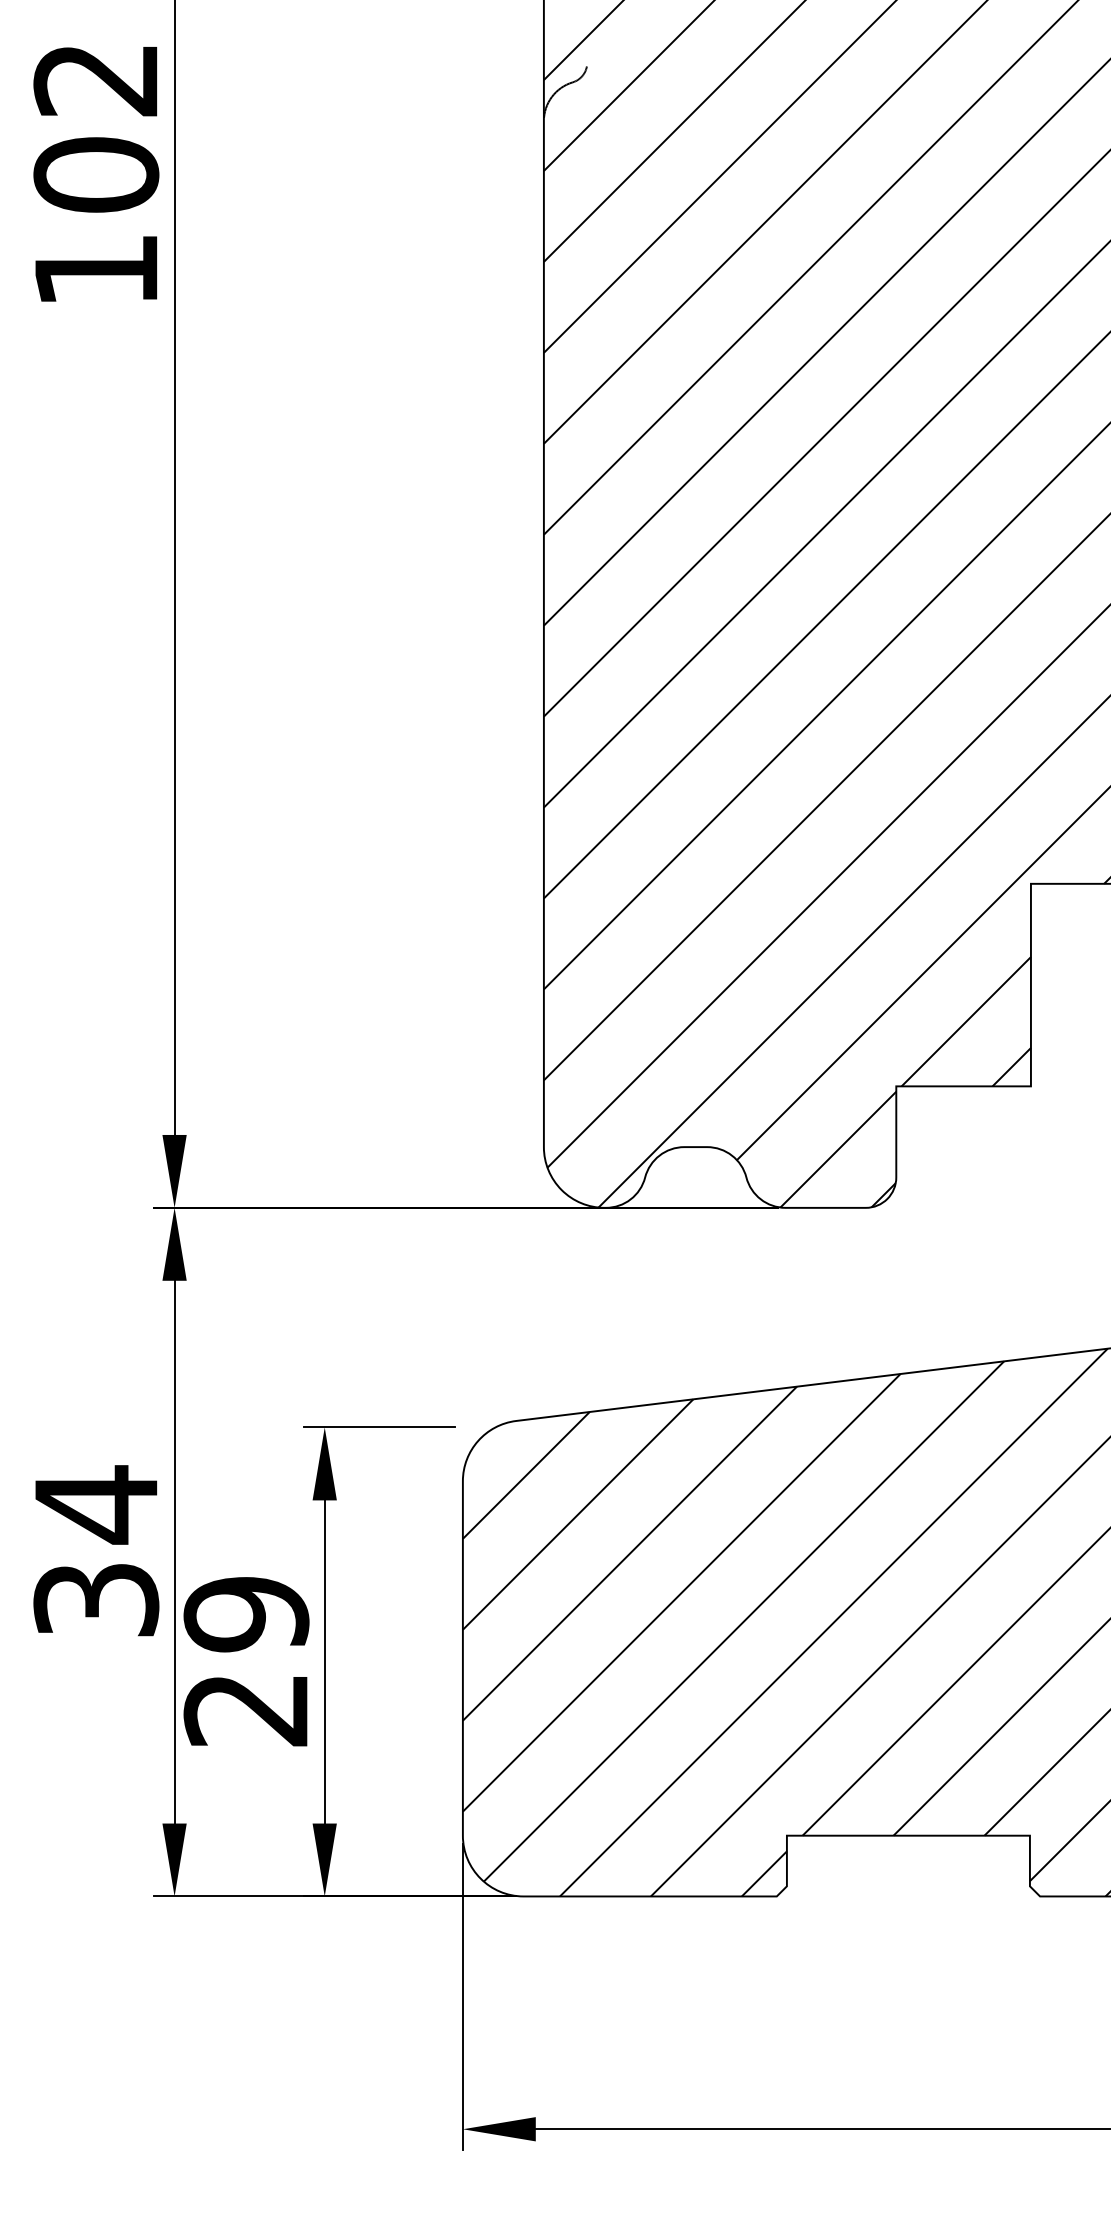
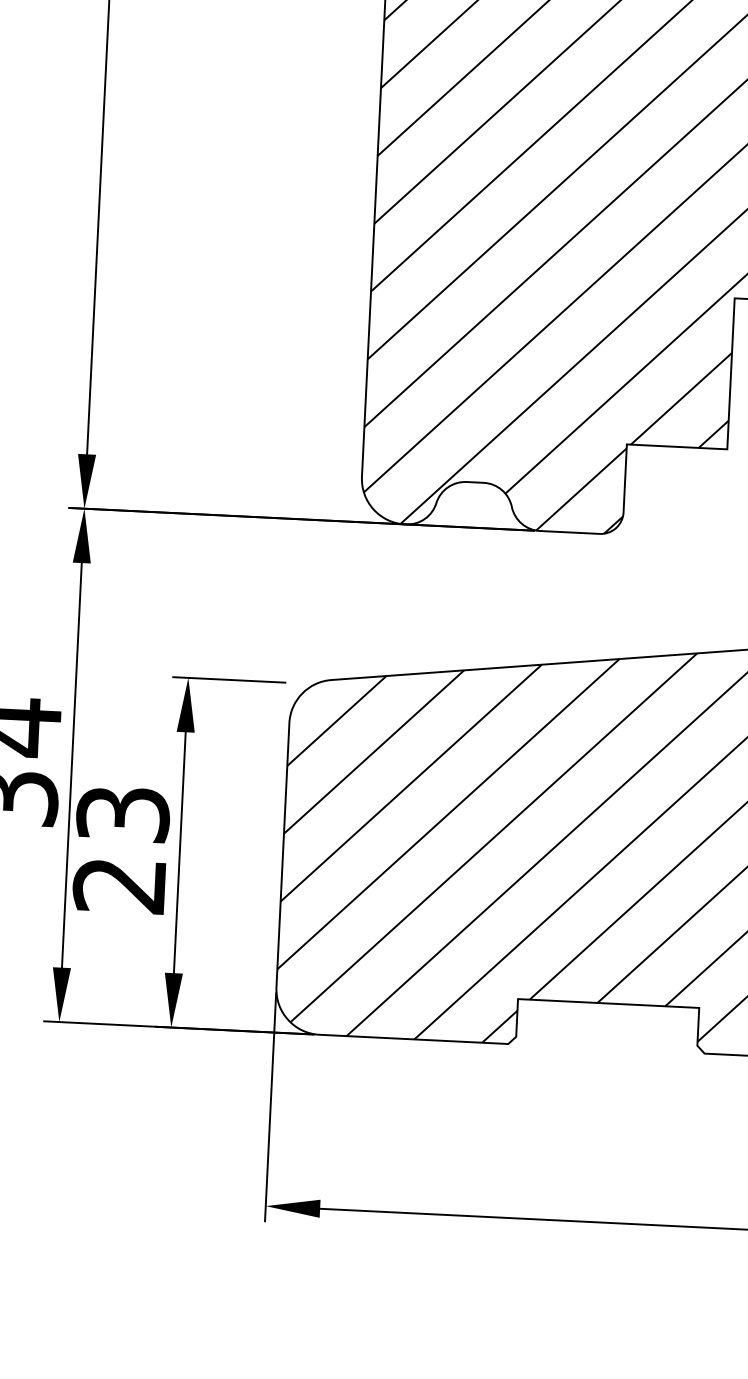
text: (246, 1614) -> (123, 814), 29 -> 23

